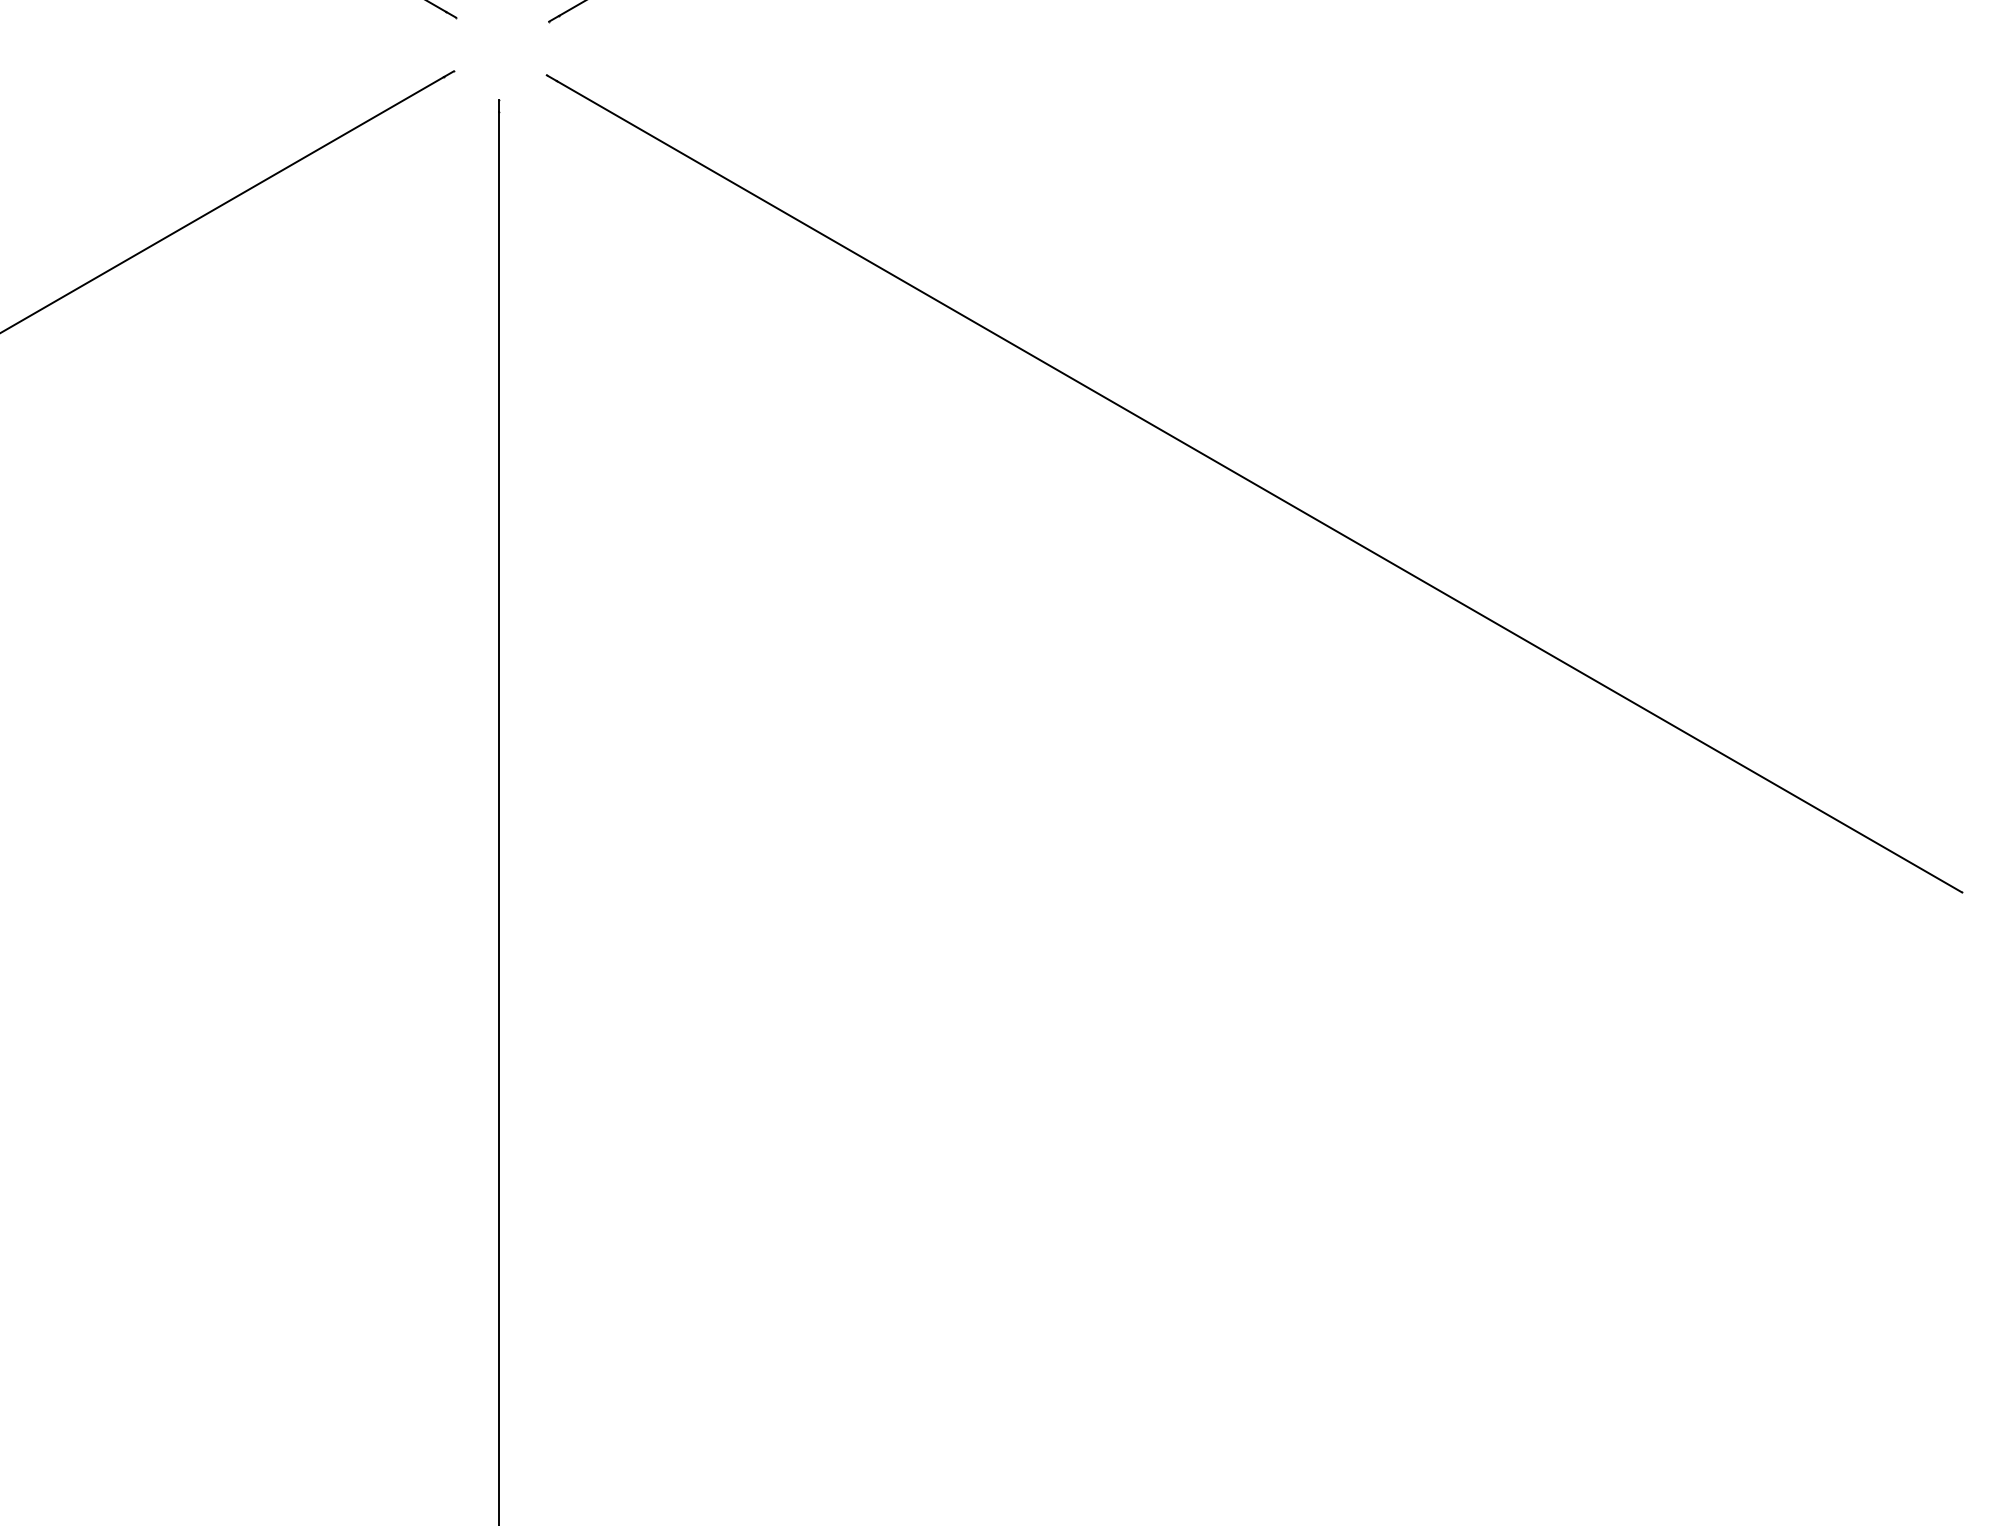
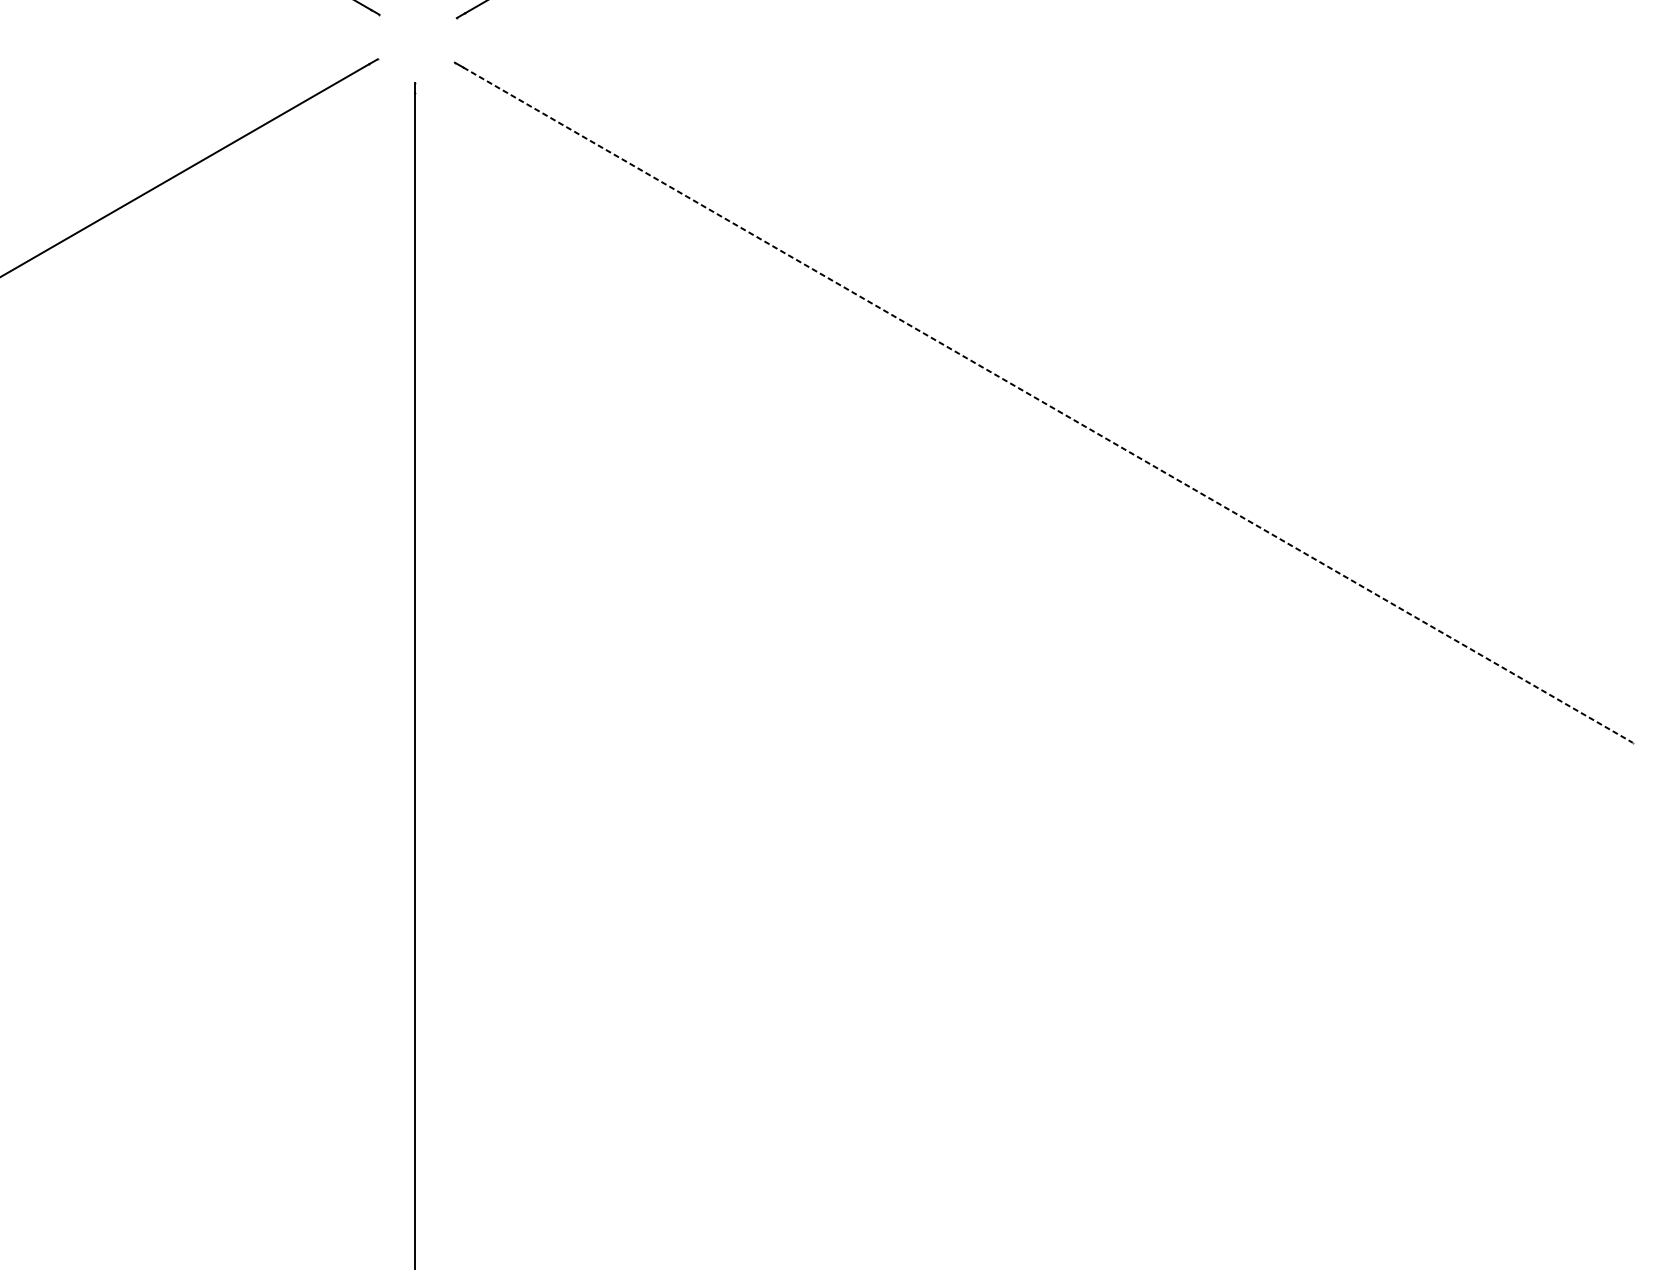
line: (1259, 486) -> (1048, 404), solid -> dashed

